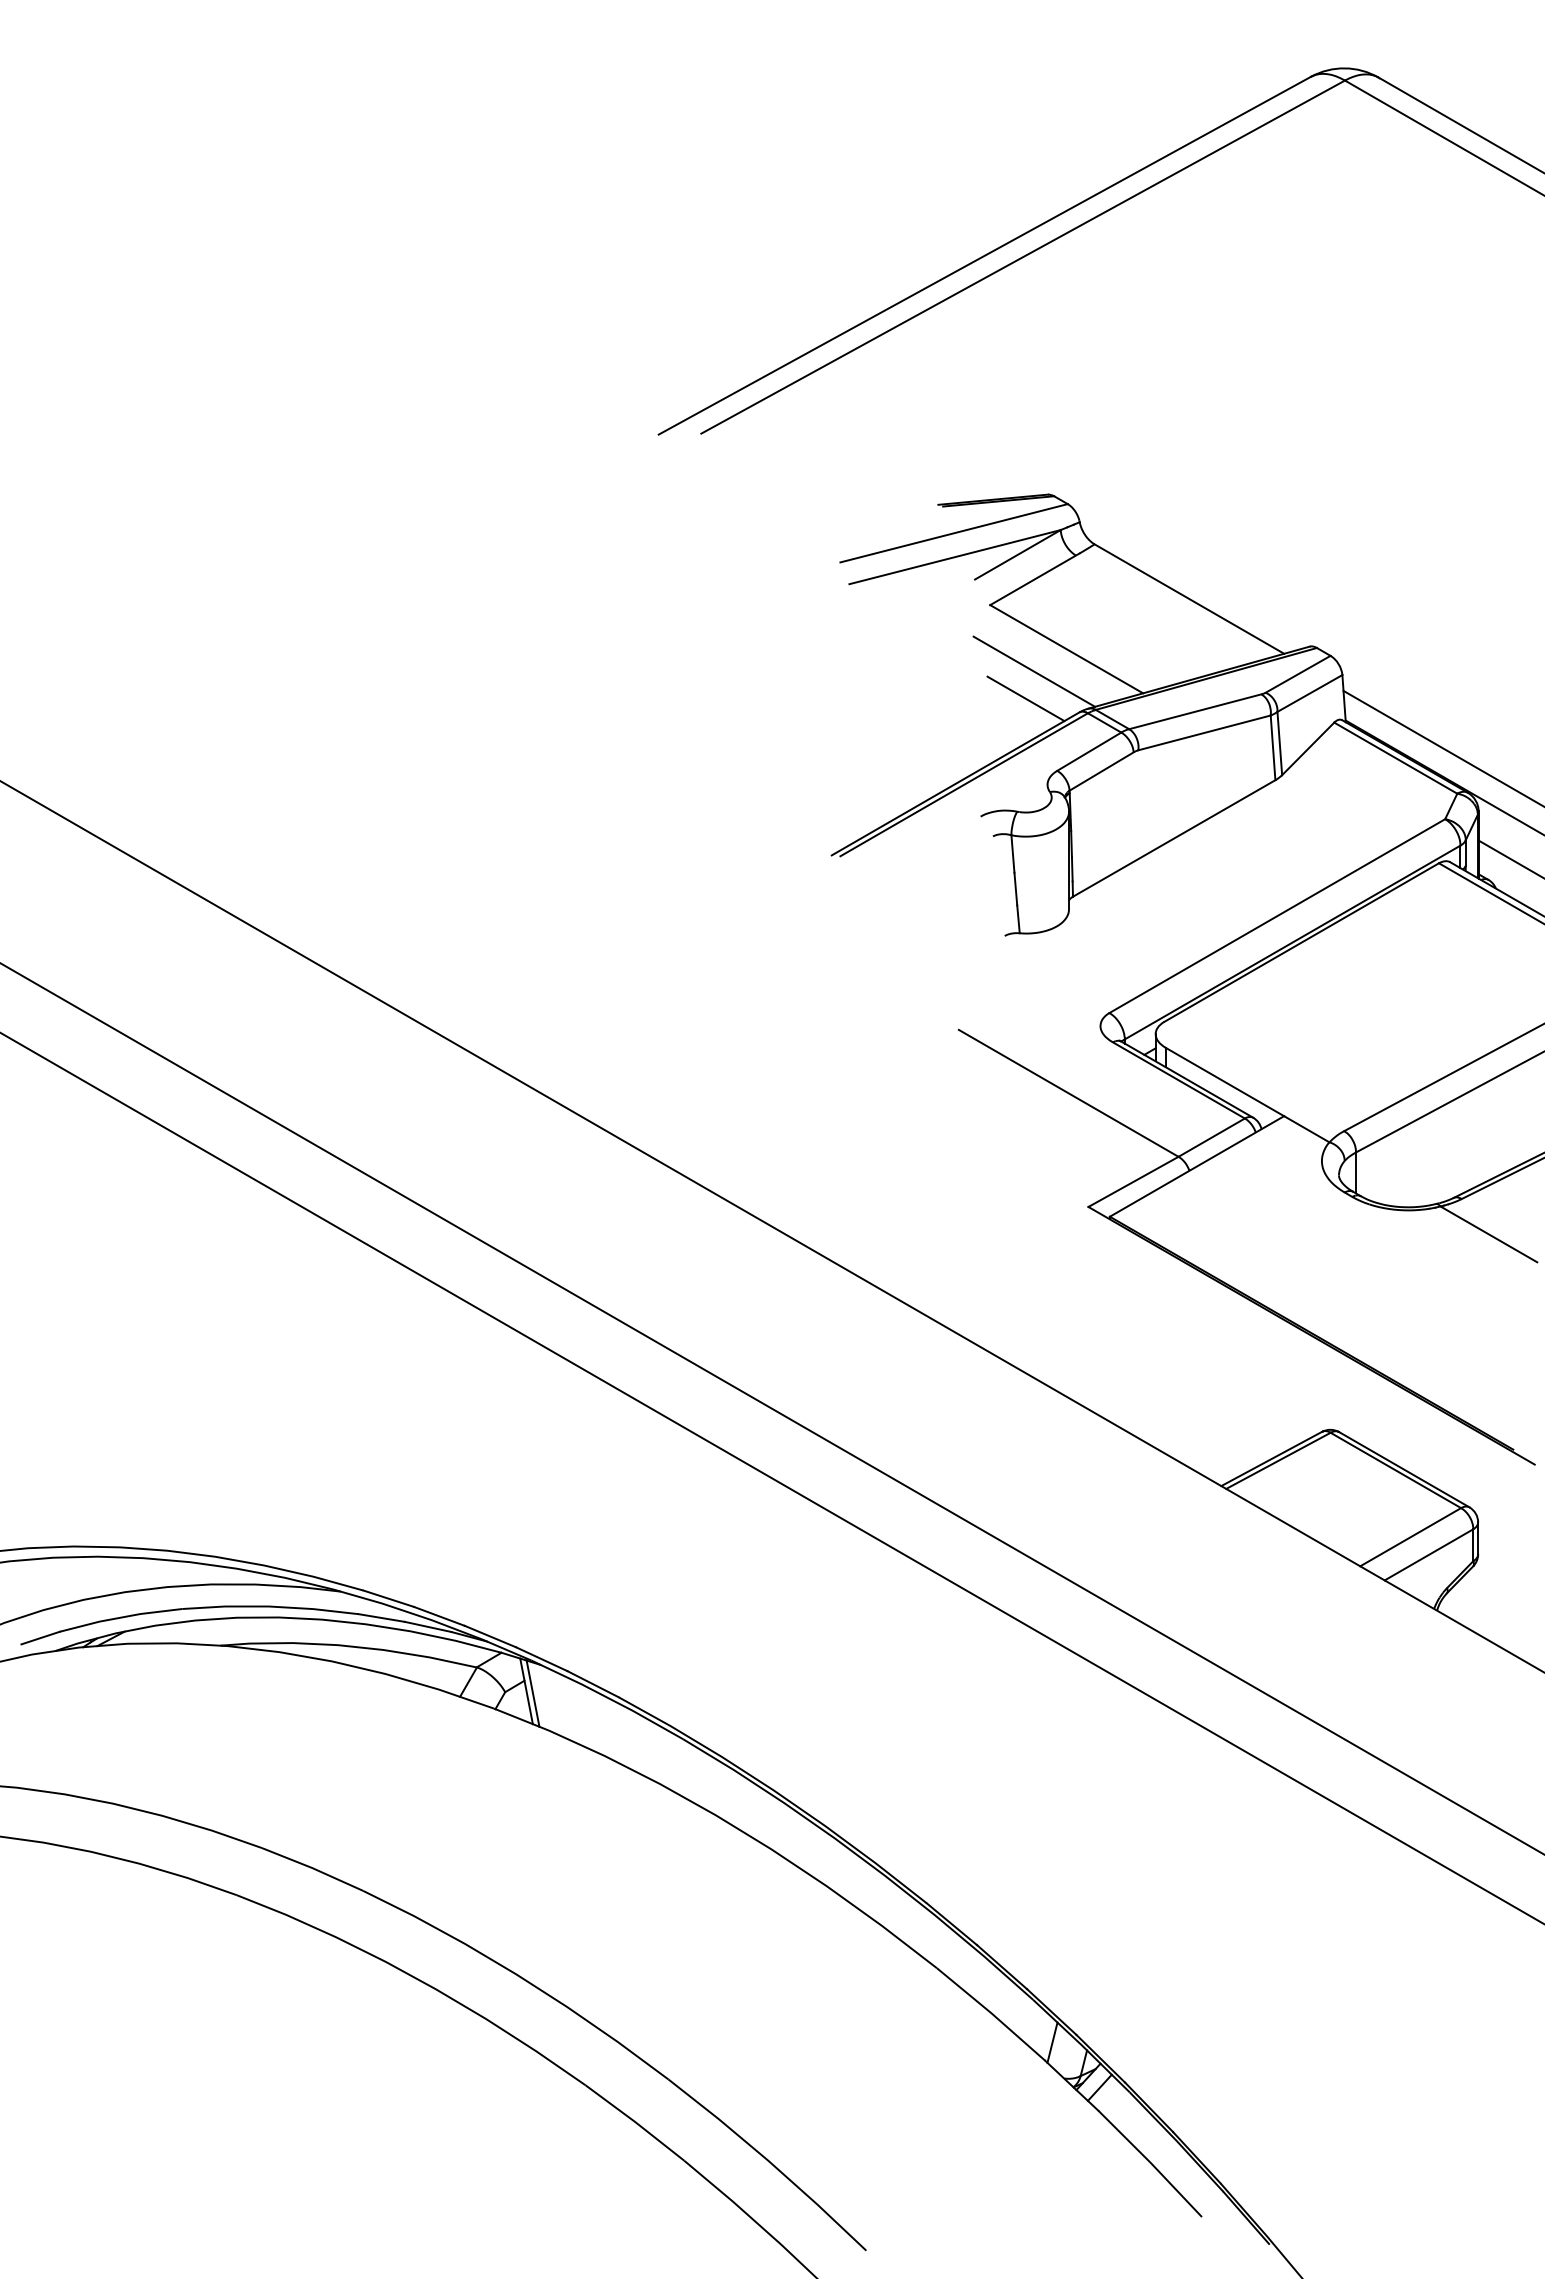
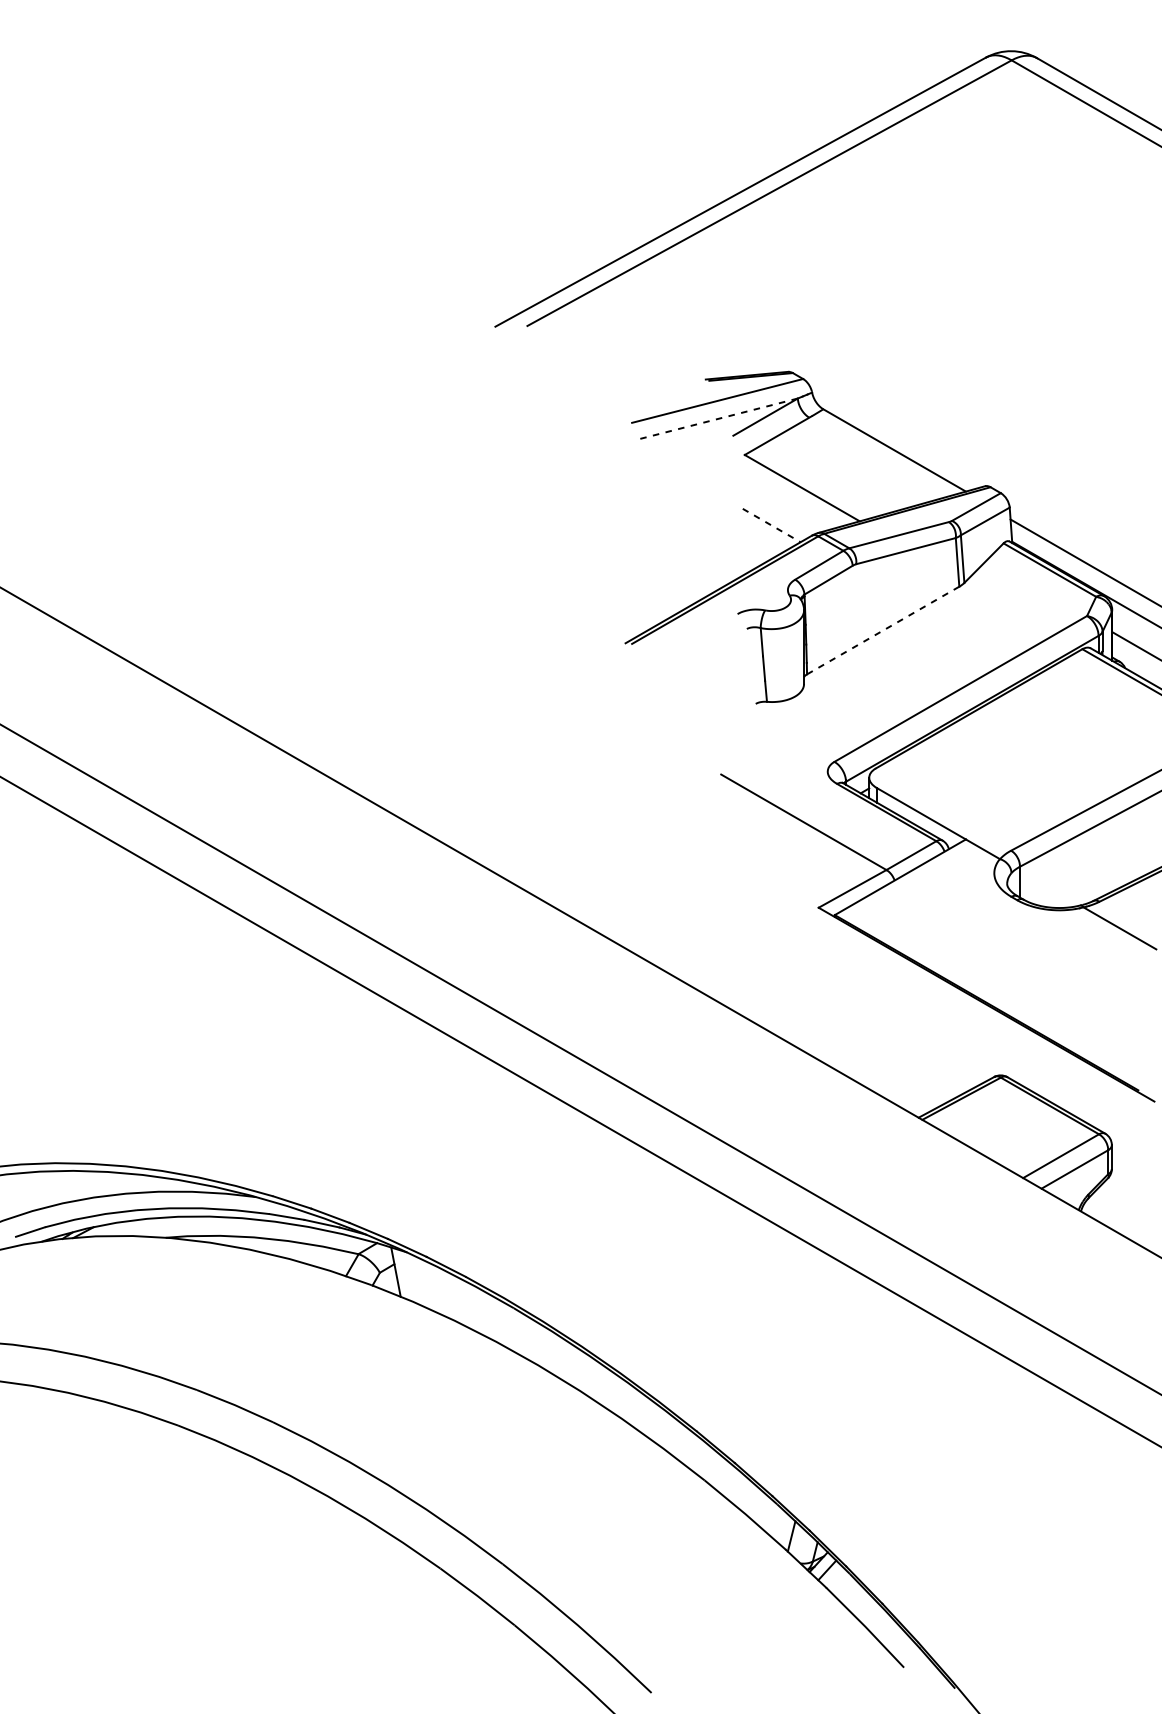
line: (954, 557) -> (717, 419), solid -> dashed
line: (1034, 671) -> (778, 504), removed
line: (1026, 699) -> (772, 525), solid -> dashed
line: (1174, 838) -> (883, 630), solid -> dashed
line: (532, 1693) -> (400, 1273), removed

